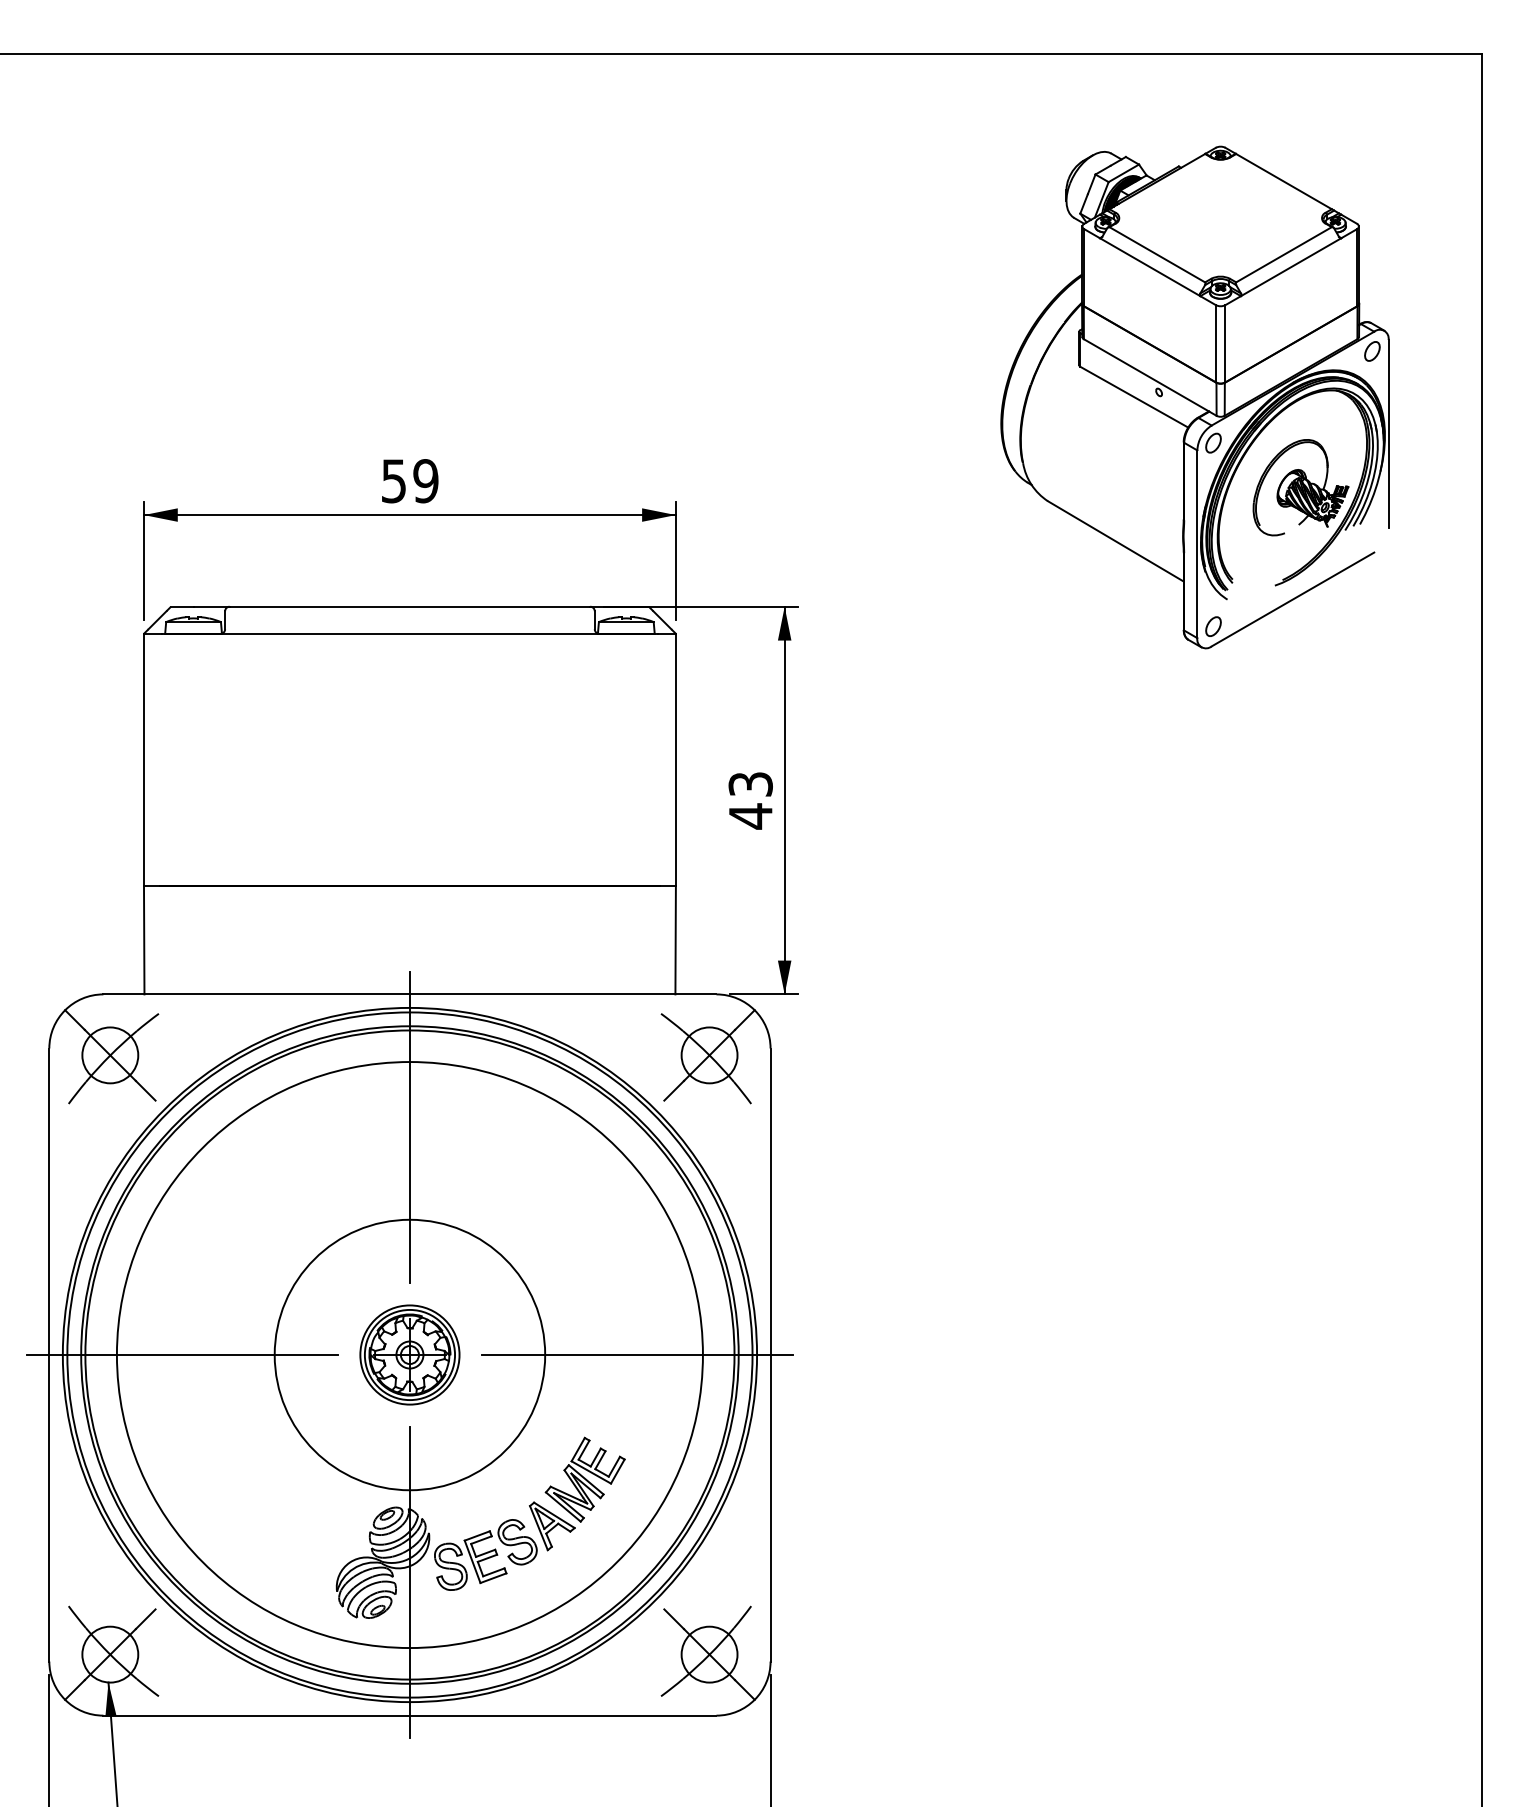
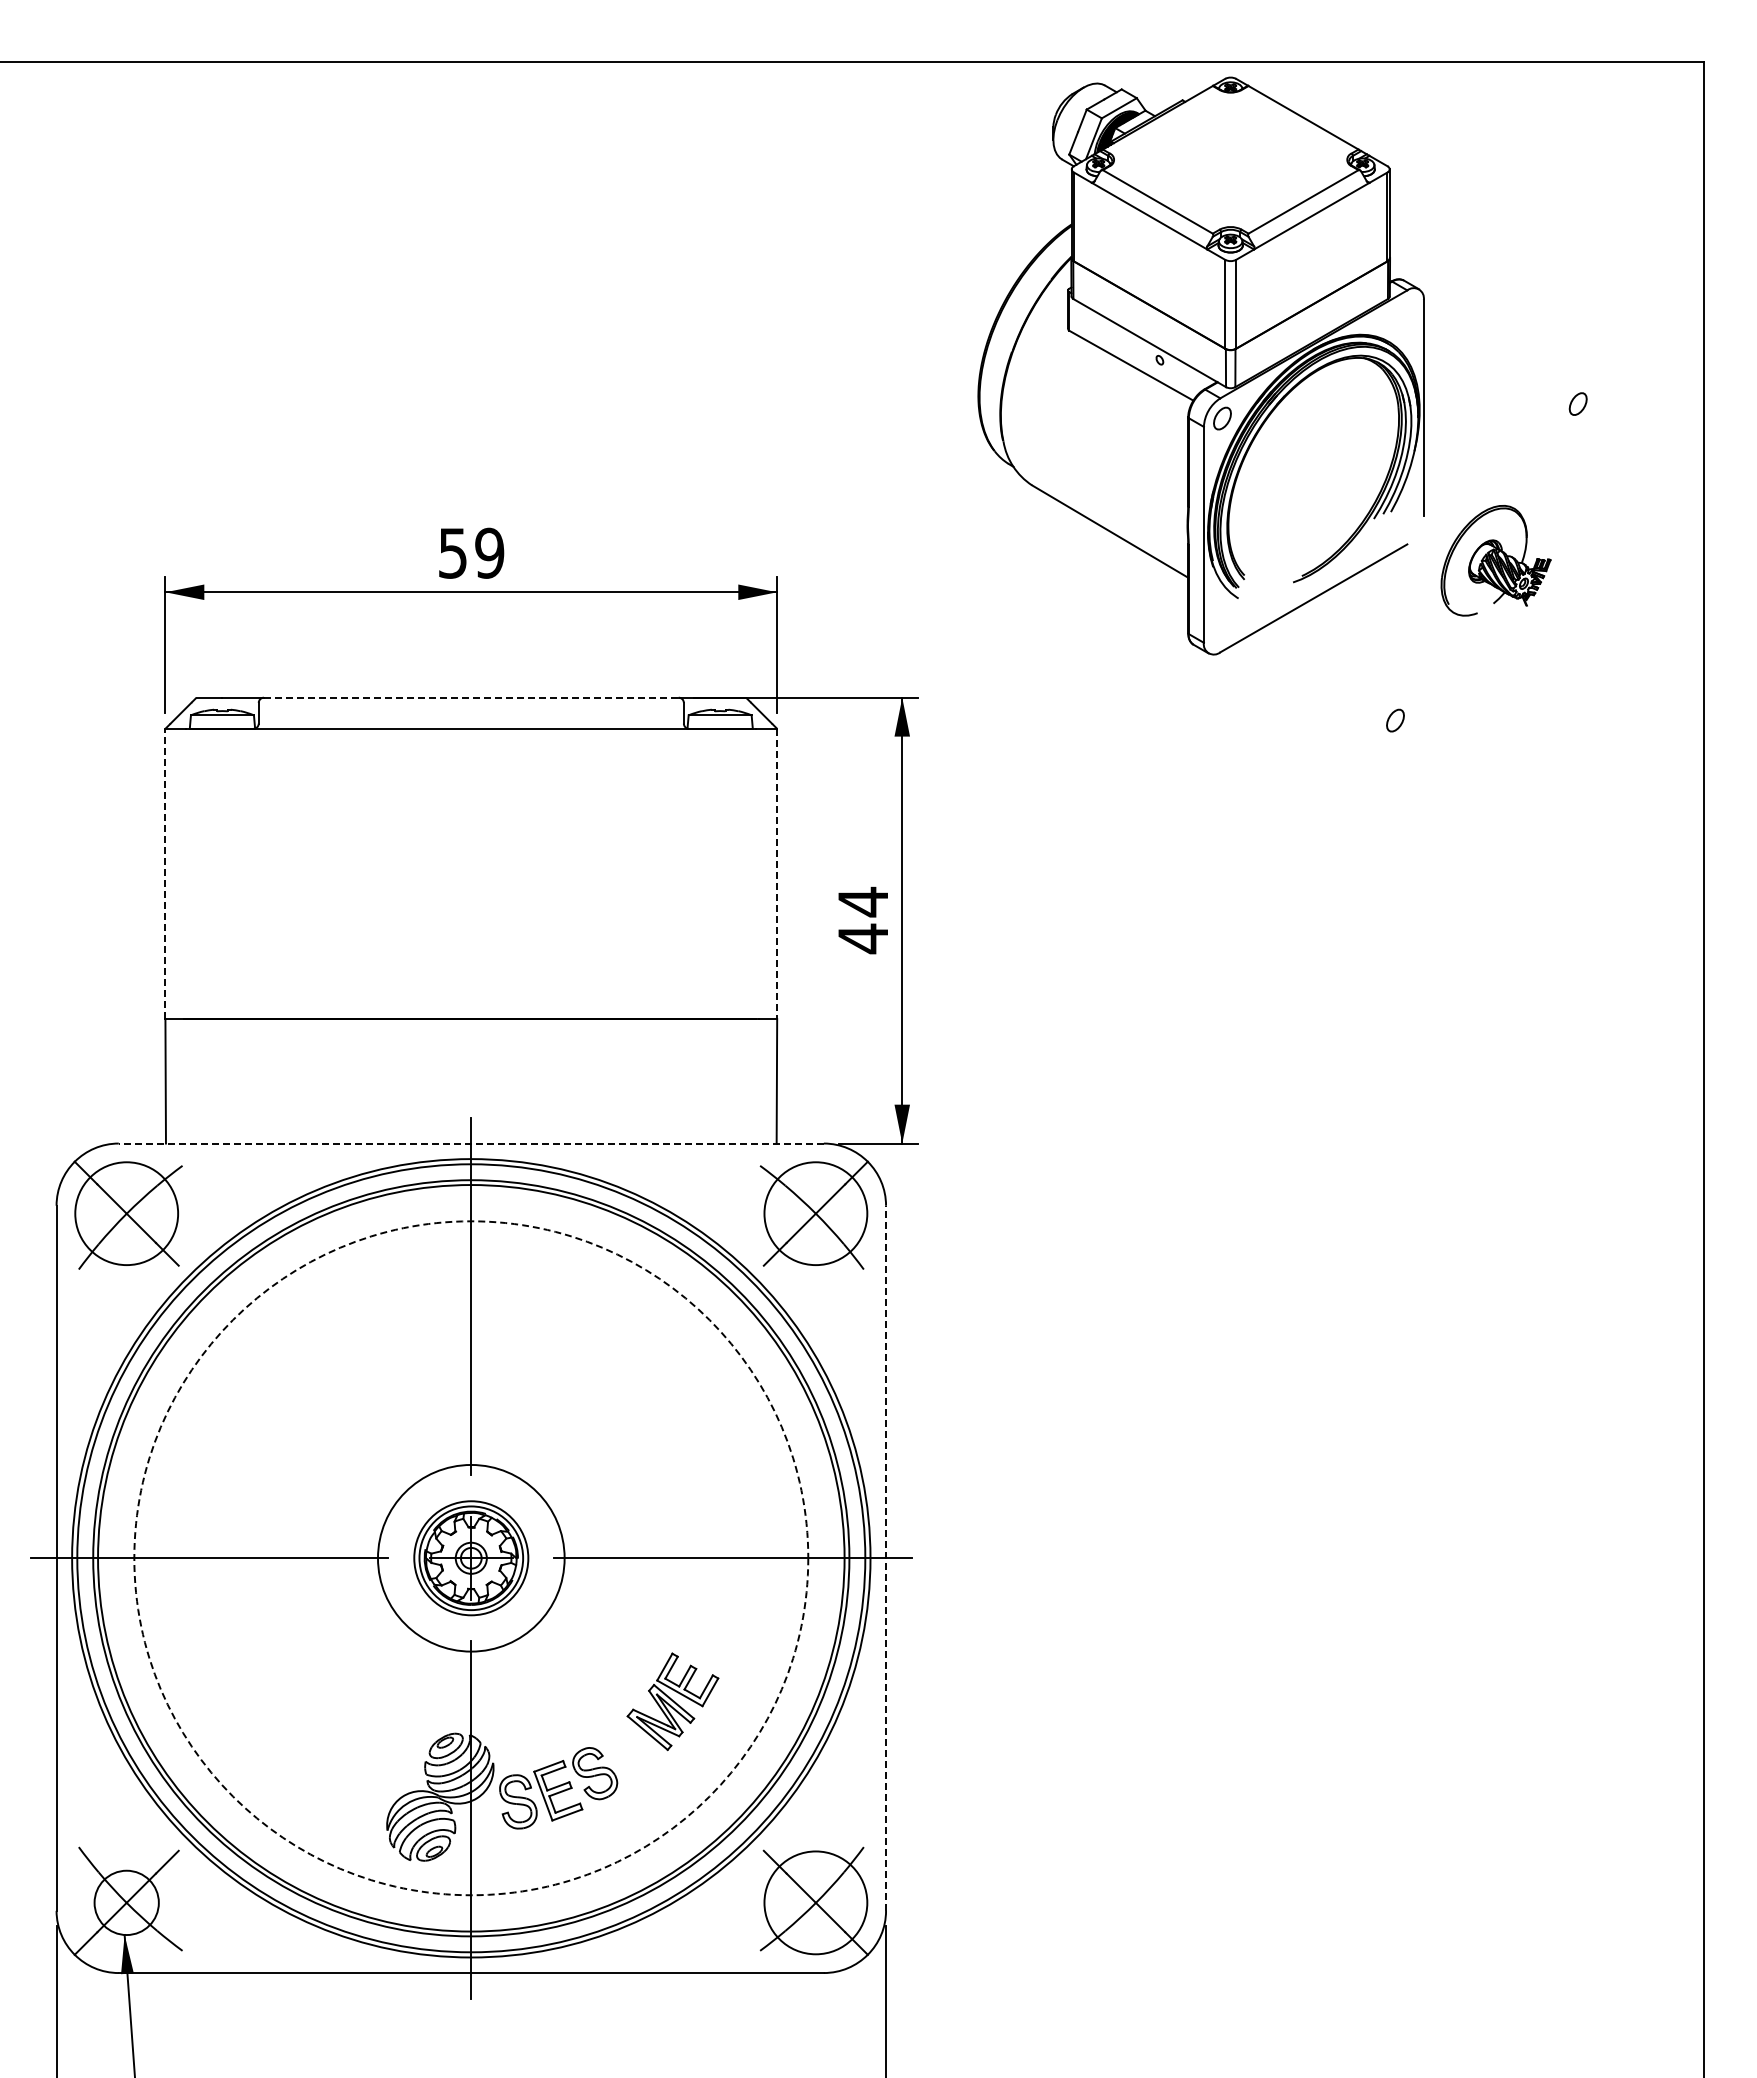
part: (1194, 397) -> (1200, 365), moved
line: (410, 606) -> (471, 697), solid -> dashed
line: (144, 759) -> (165, 873), solid -> dashed
line: (676, 760) -> (777, 874), solid -> dashed
text: (750, 783) -> (862, 901), 43 -> 44
line: (410, 994) -> (471, 1143), solid -> dashed
circle: (110, 1055) -> (126, 1213), size x1.6
circle: (709, 1055) -> (815, 1213), size x1.6
circle: (409, 1354) -> (470, 1557), size x0.6
circle: (410, 1355) -> (471, 1558), solid -> dashed
line: (770, 1355) -> (886, 1558), solid -> dashed
part: (551, 1526) -> (634, 1755), removed
circle: (709, 1654) -> (815, 1902), size x1.6

